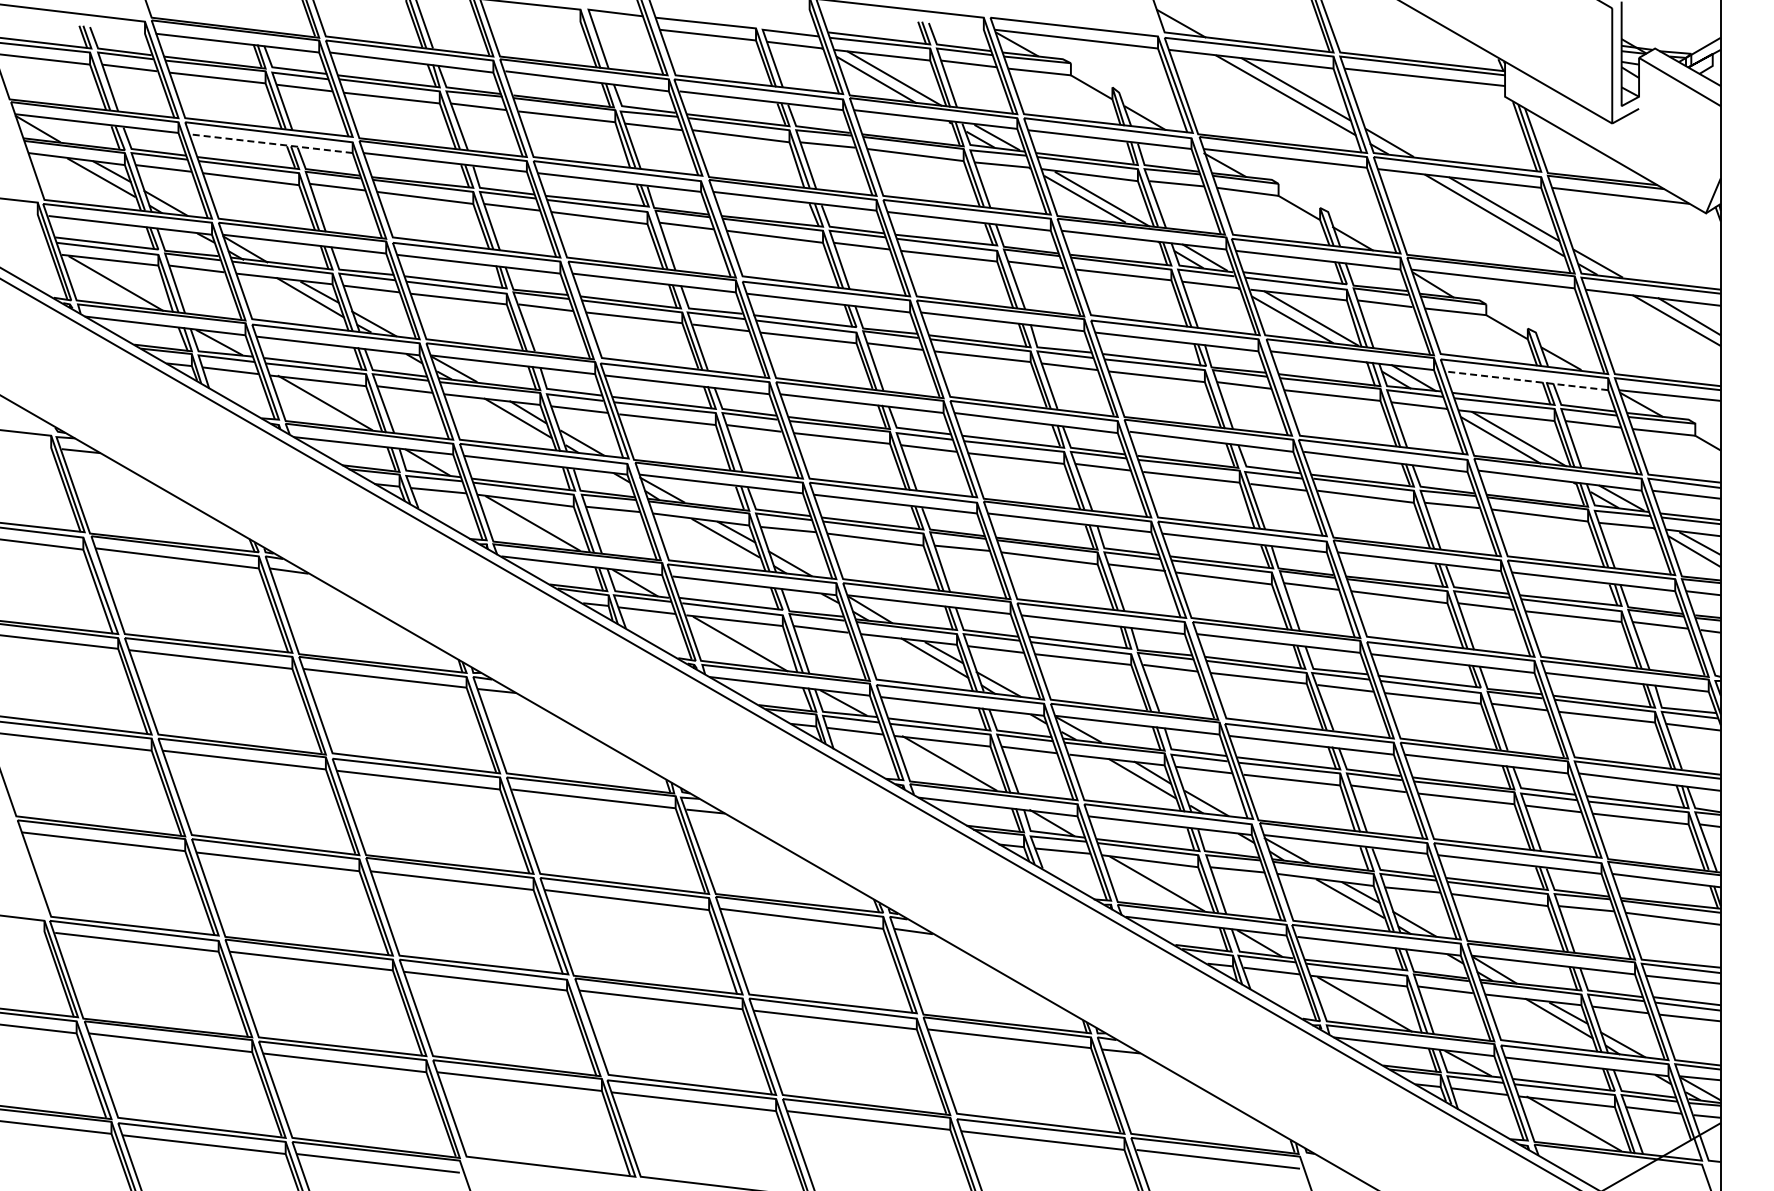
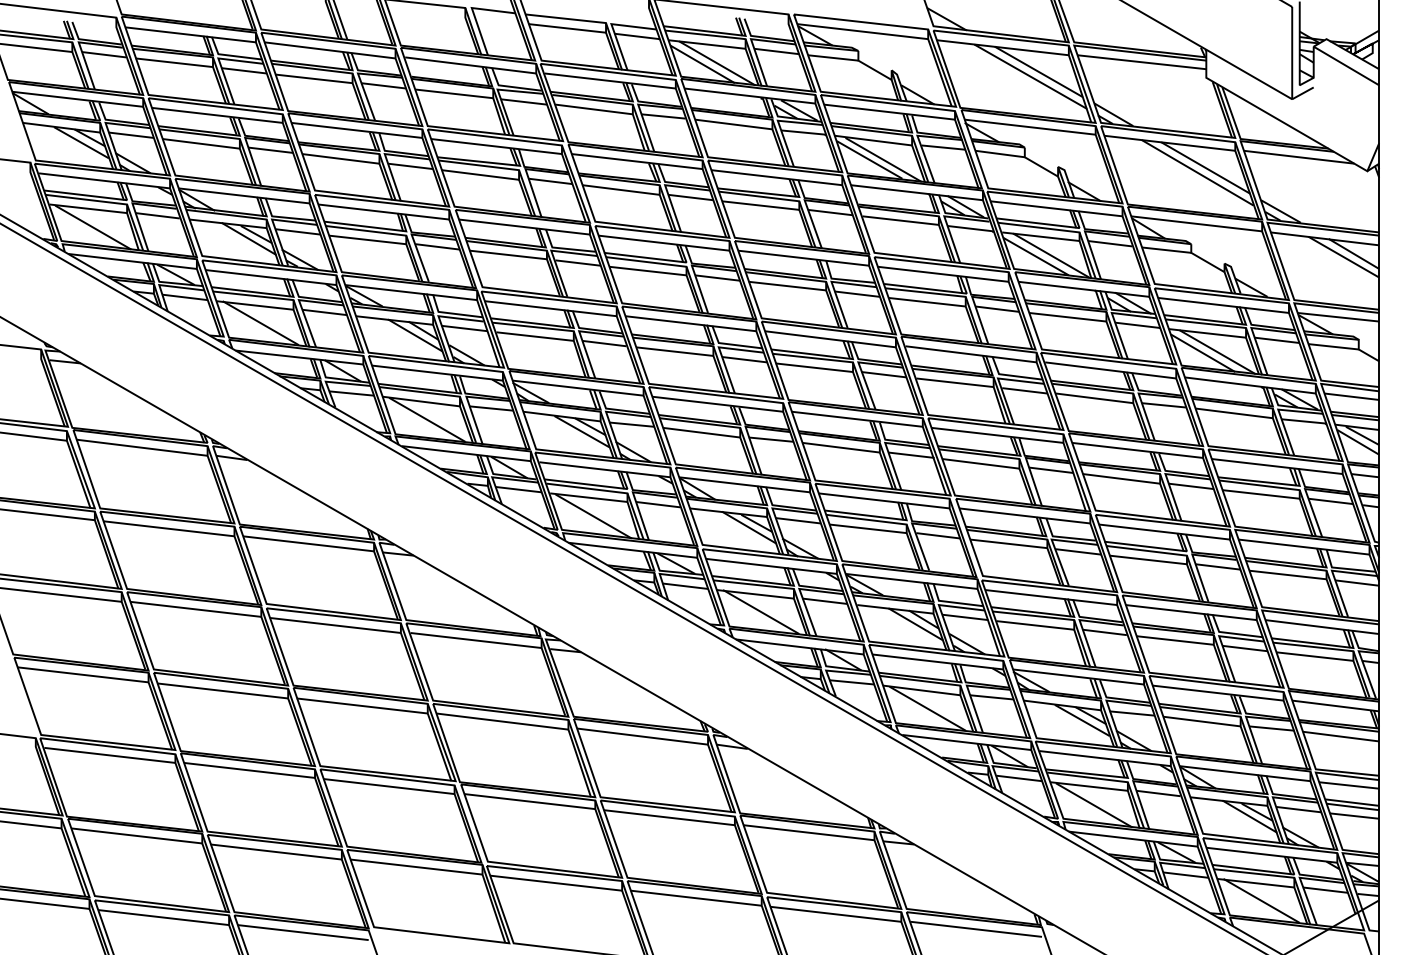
line: (270, 143) -> (216, 115), dashed -> solid
line: (1525, 380) -> (1222, 305), dashed -> solid

